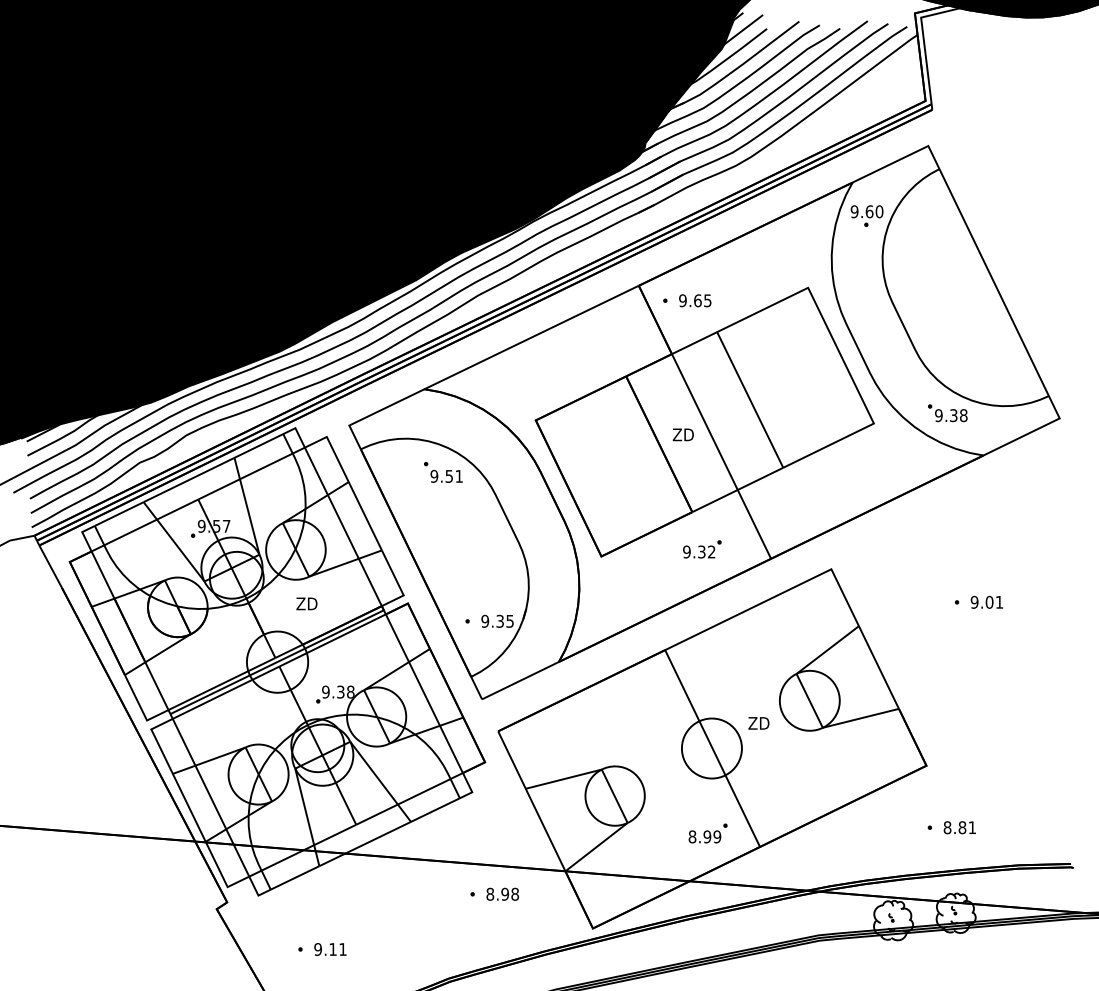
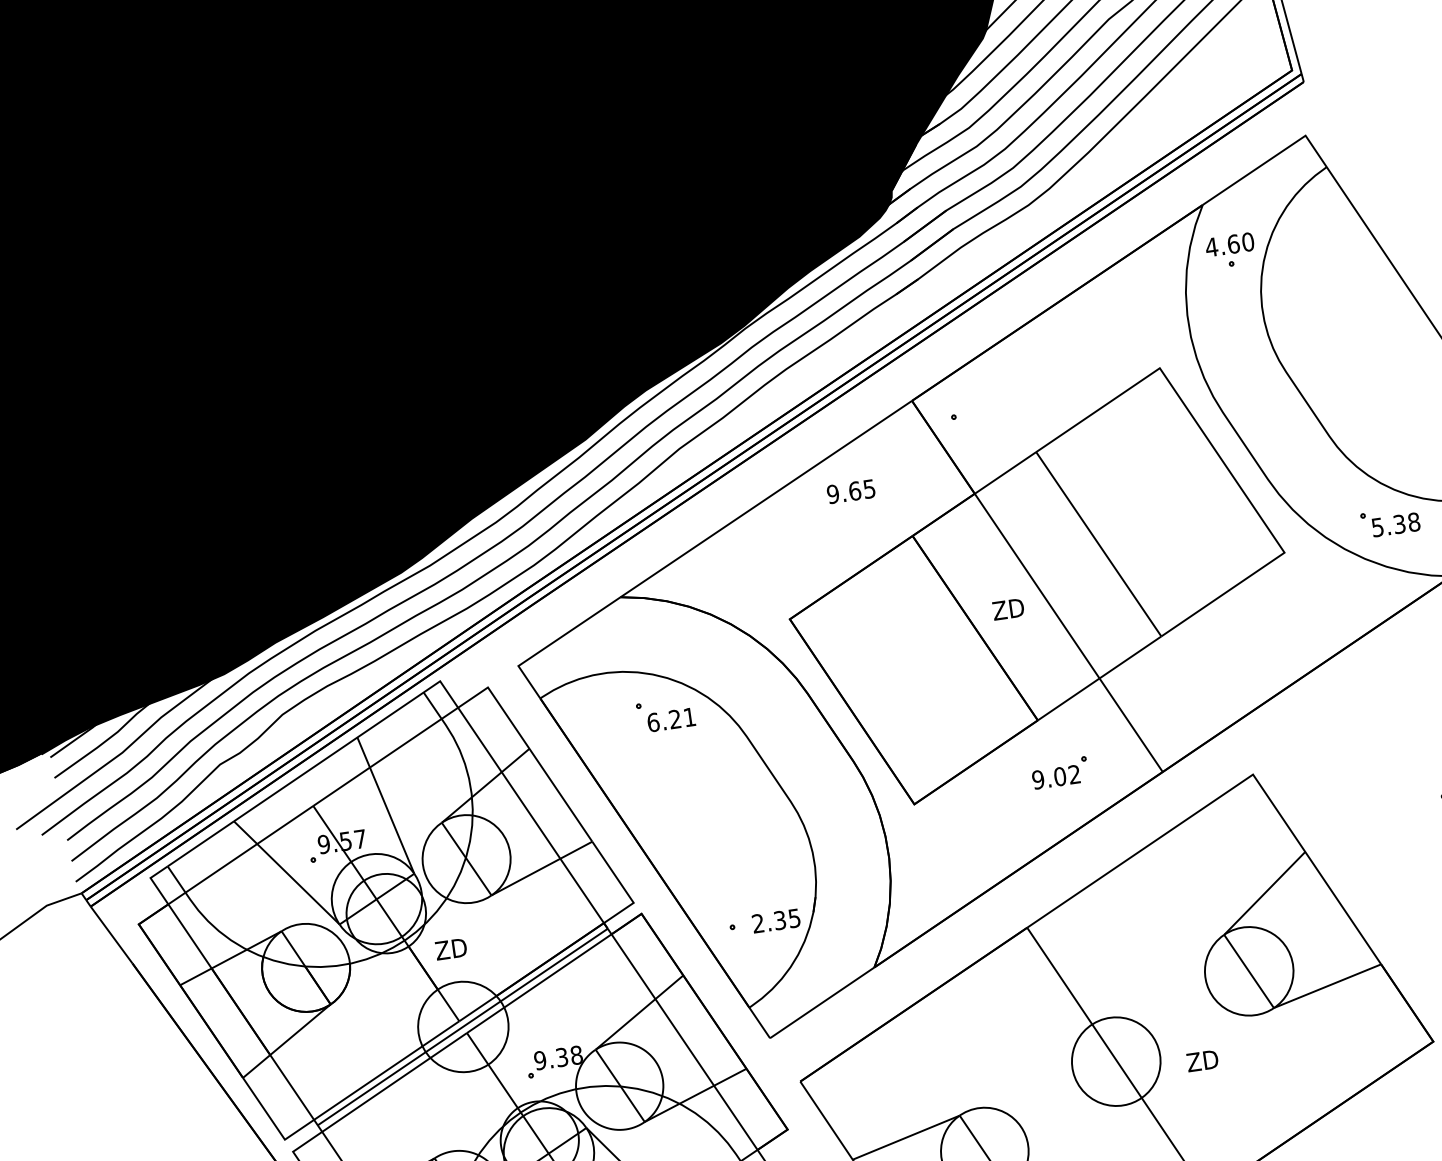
text: (854, 211) -> (1211, 246), 9.60 -> 4.60
text: (695, 300) -> (851, 491), moved
text: (938, 415) -> (1377, 527), 9.38 -> 5.38
text: (441, 475) -> (663, 719), 9.51 -> 6.21
text: (701, 551) -> (1059, 775), 9.32 -> 9.02
text: (306, 603) -> (450, 948), moved
text: (485, 621) -> (758, 923), 9.35 -> 2.35
text: (758, 723) -> (1202, 1061), moved

